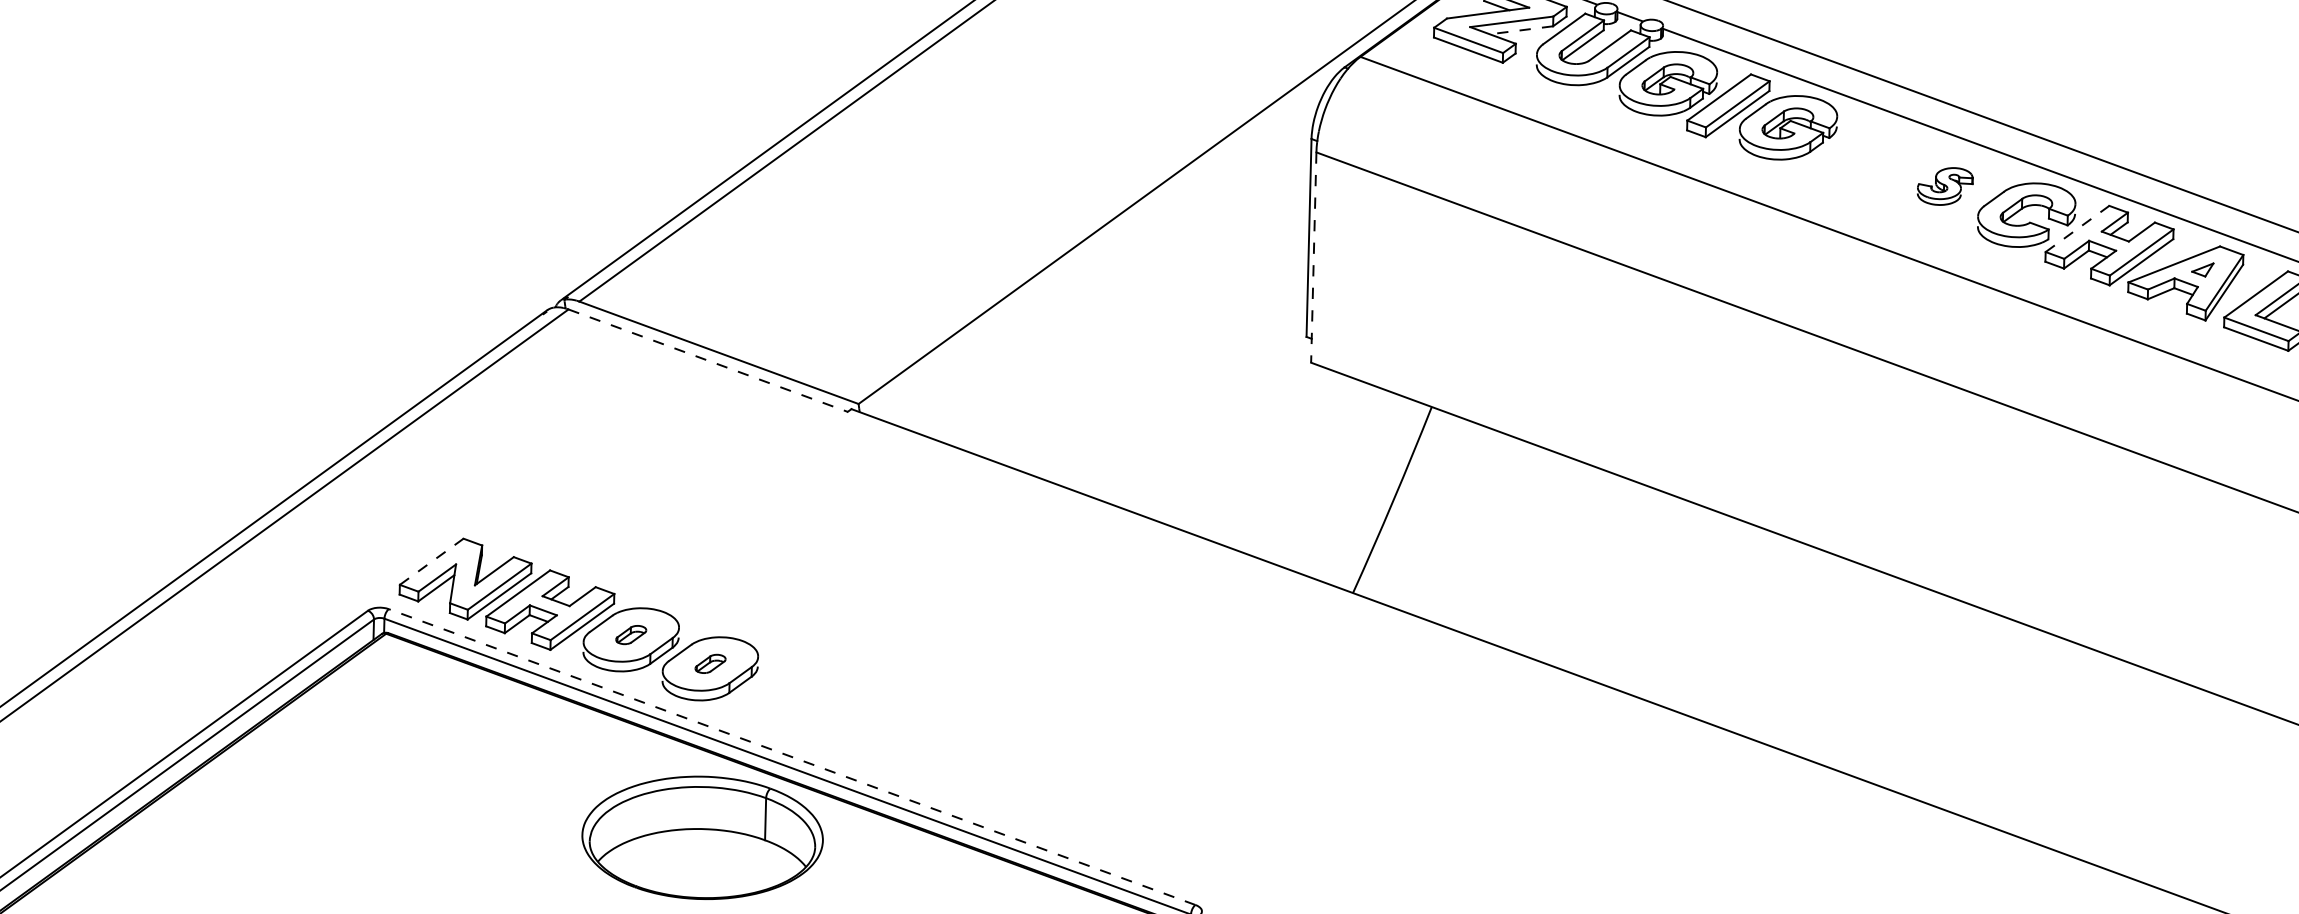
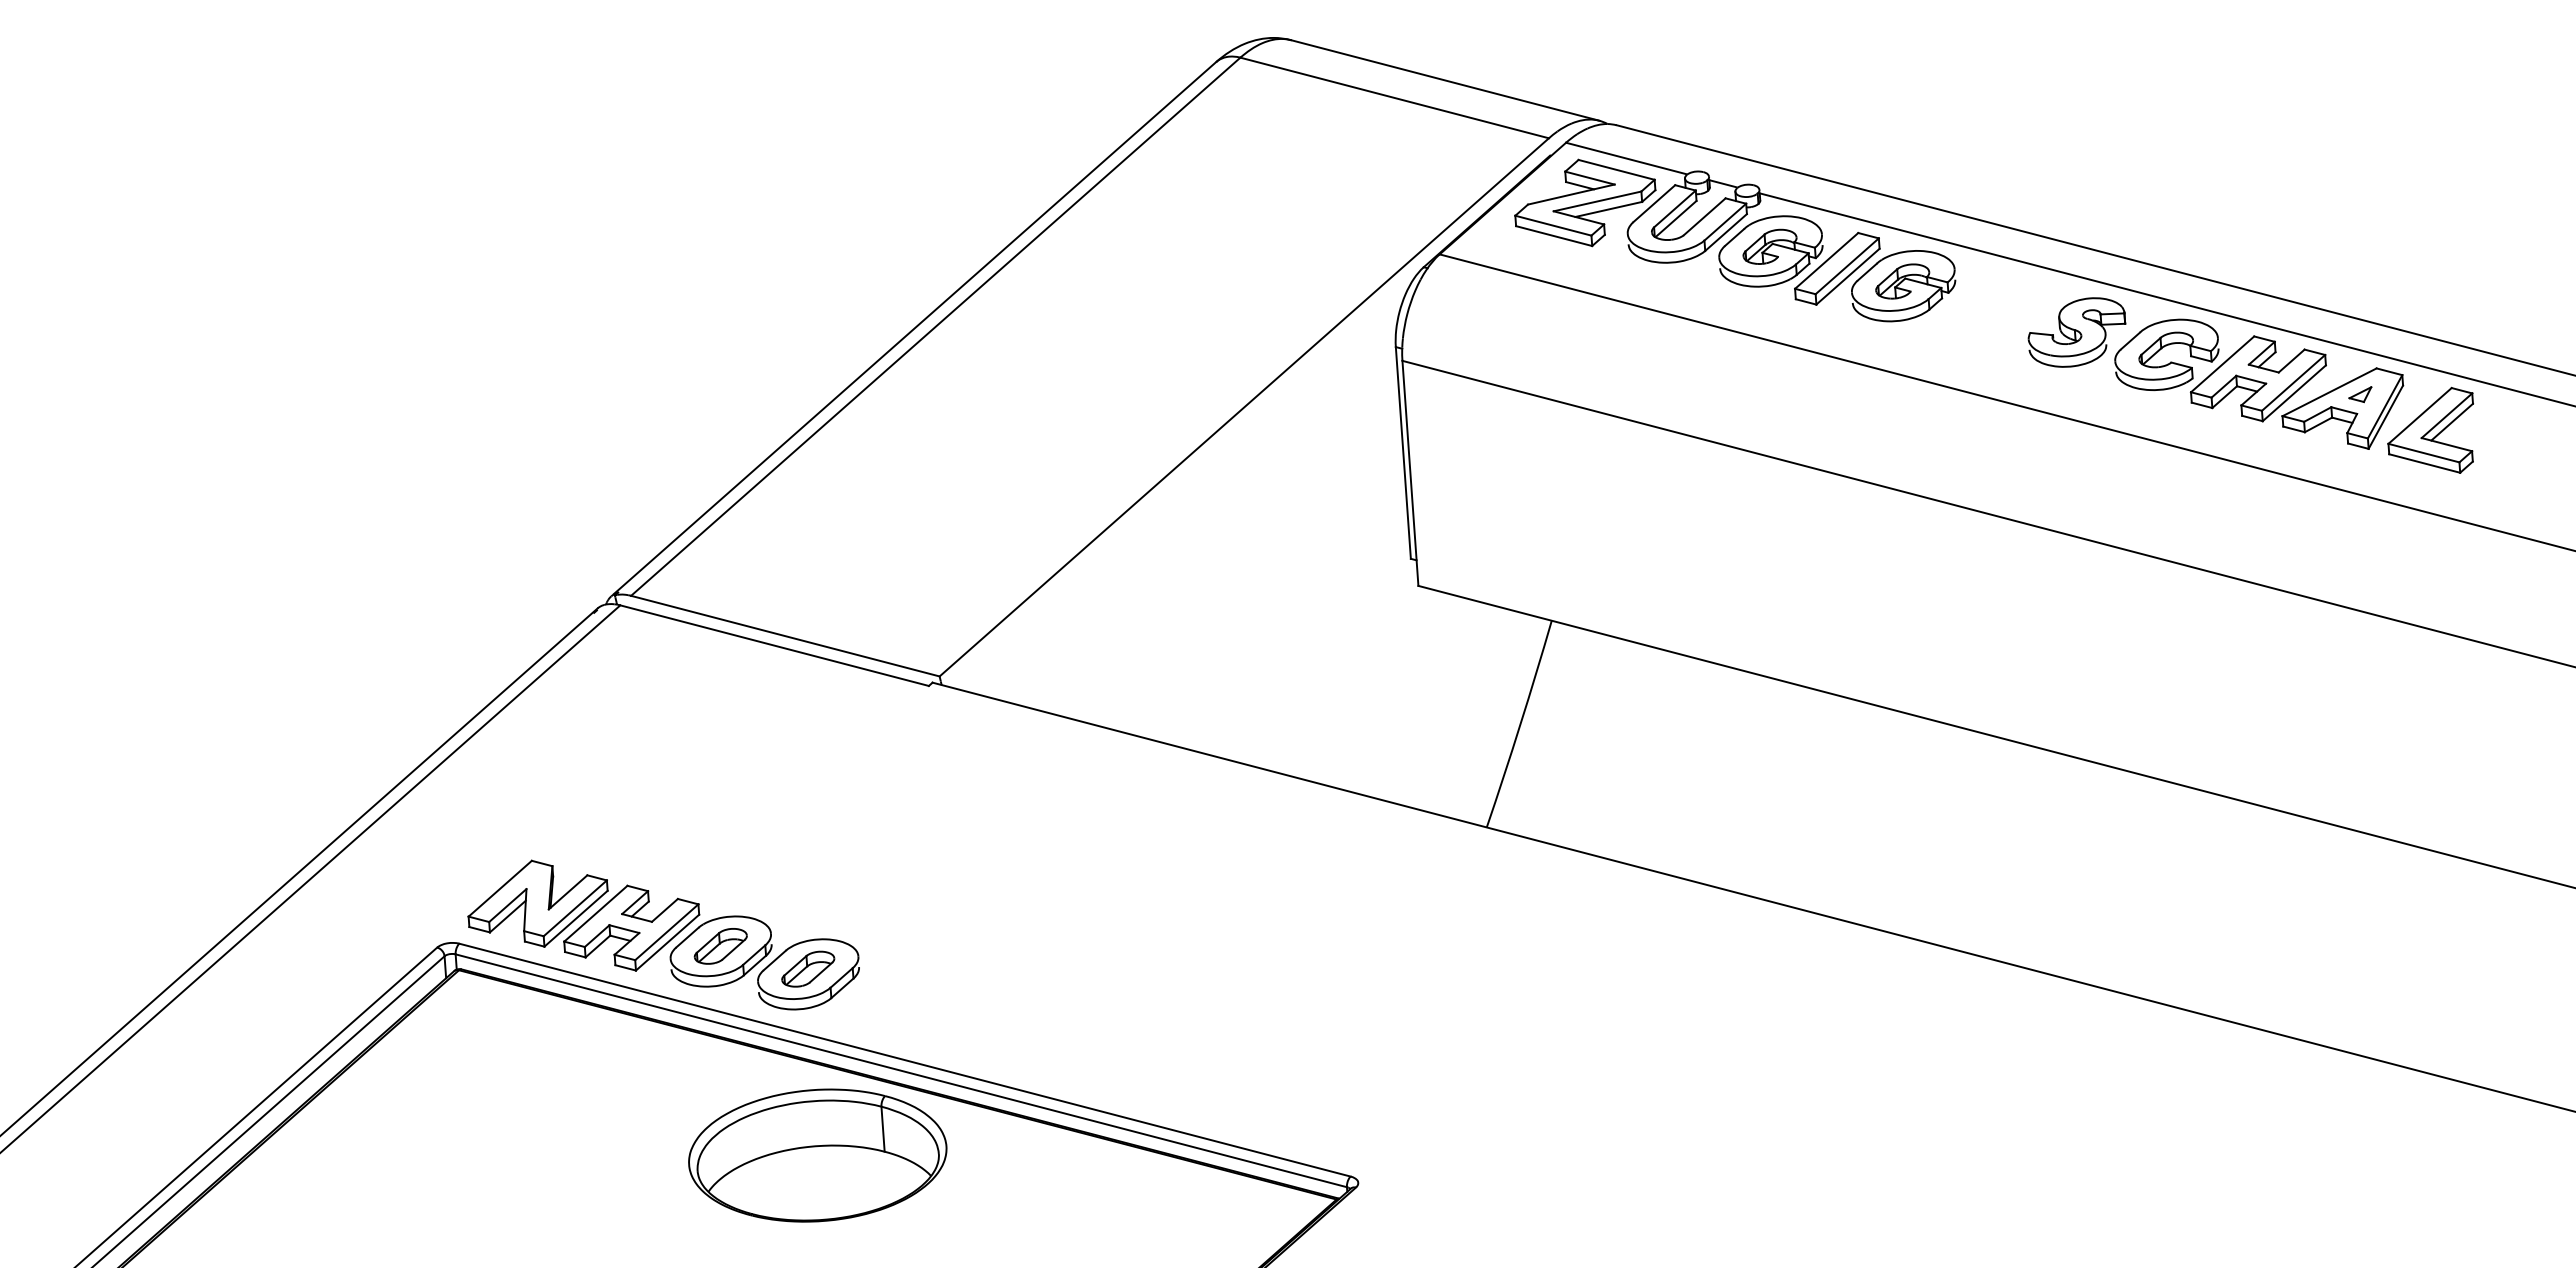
line: (1521, 30) -> (1608, 209), dashed -> solid
part: (1944, 186) -> (2076, 332), size x1.67
line: (2078, 229) -> (2223, 364), dashed -> solid
line: (1313, 257) -> (1410, 473), dashed -> solid
line: (708, 360) -> (775, 645), dashed -> solid
line: (431, 561) -> (500, 888), dashed -> solid
part: (631, 635) -> (720, 946), size x1.67
part: (710, 663) -> (808, 968), size x1.67
line: (792, 757) -> (905, 1060), dashed -> solid

